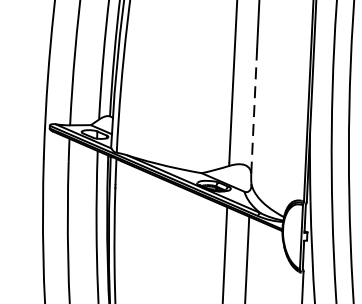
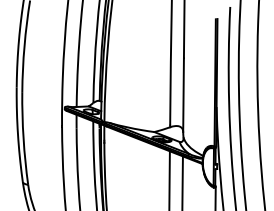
line: (254, 112) -> (183, 95), dashed -> solid

